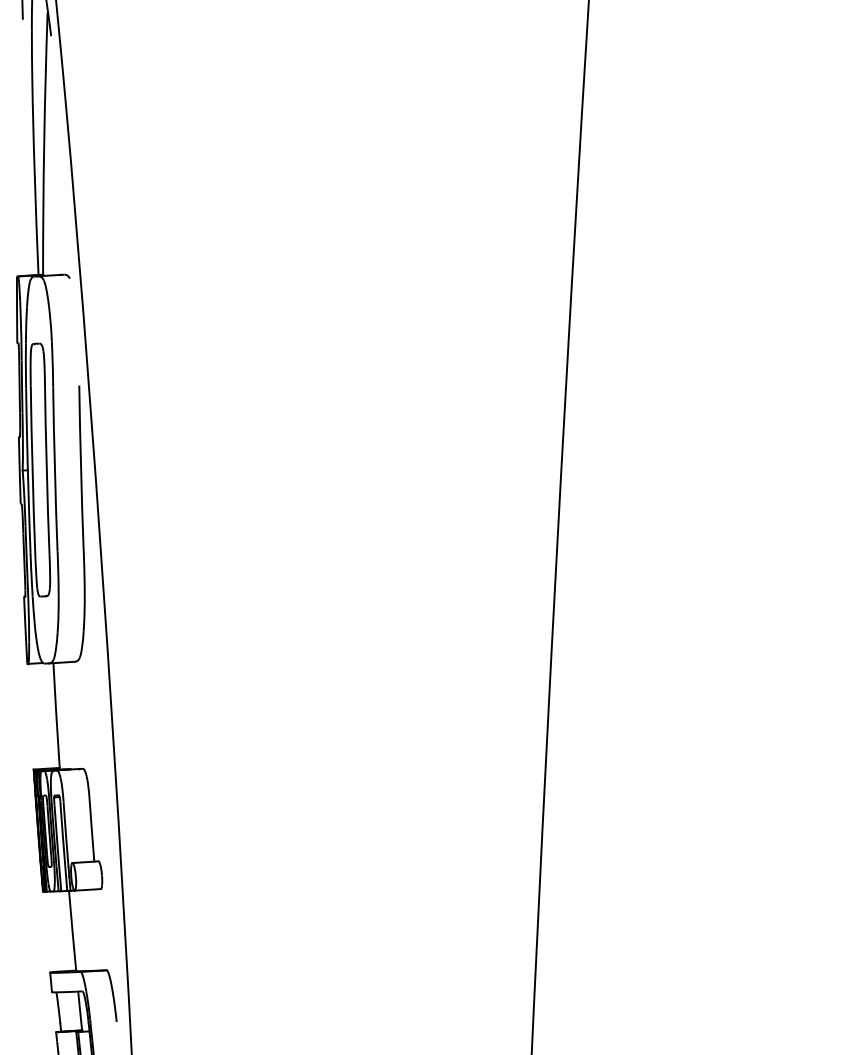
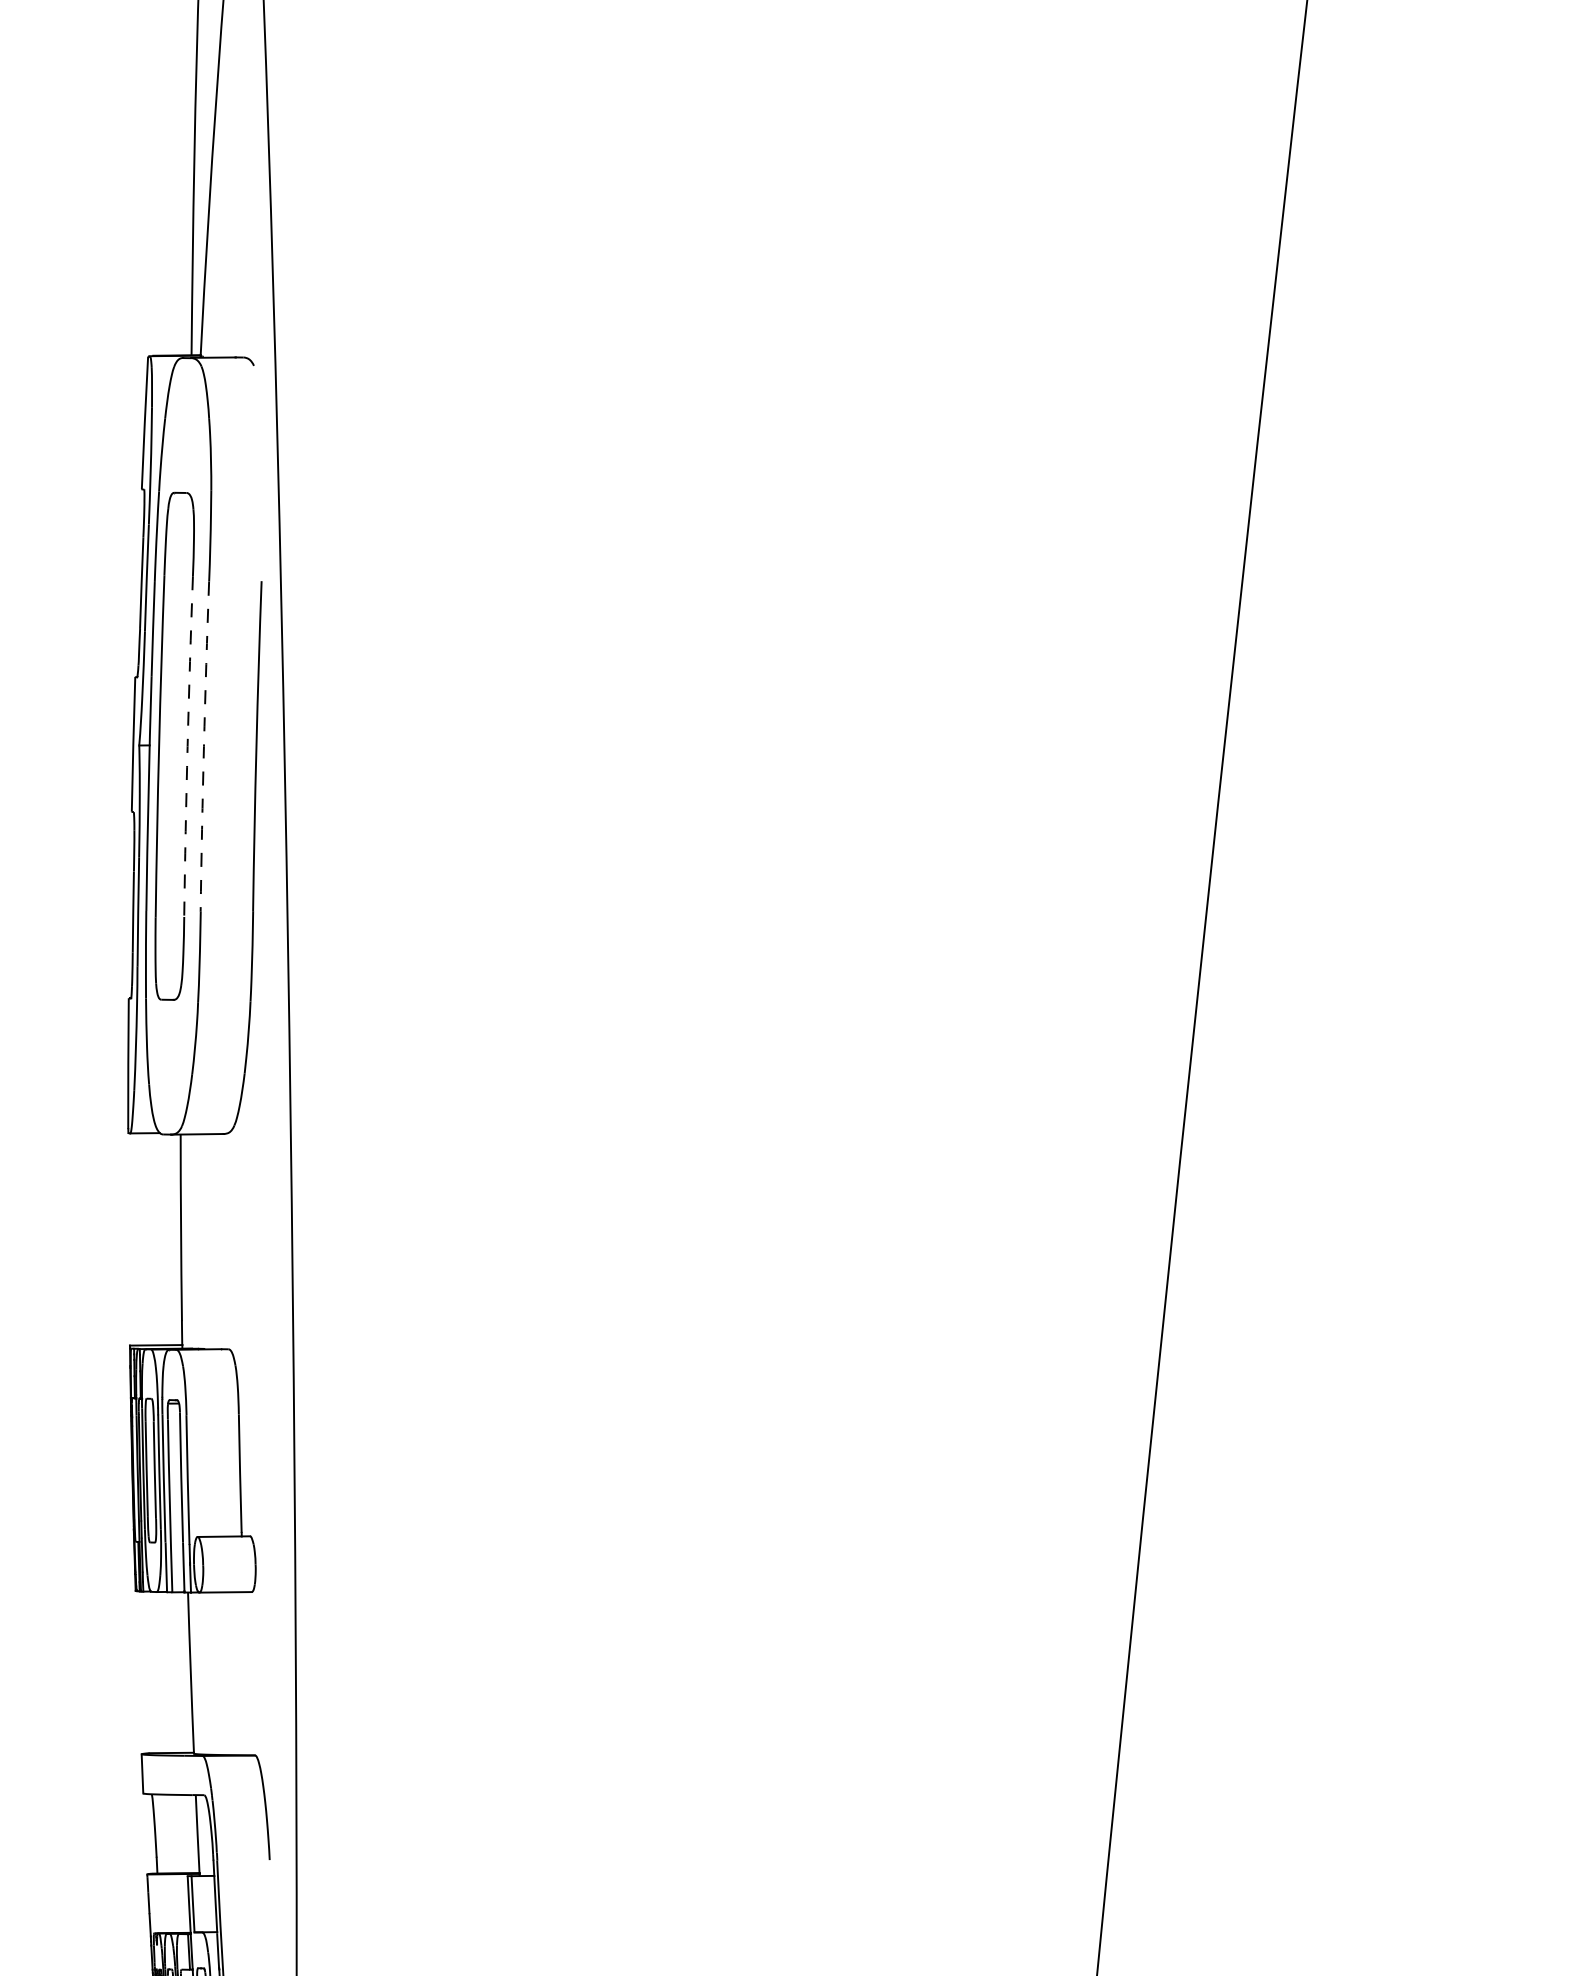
arc: (46, 469) -> (187, 745), solid -> dashed
arc: (54, 469) -> (203, 746), solid -> dashed

